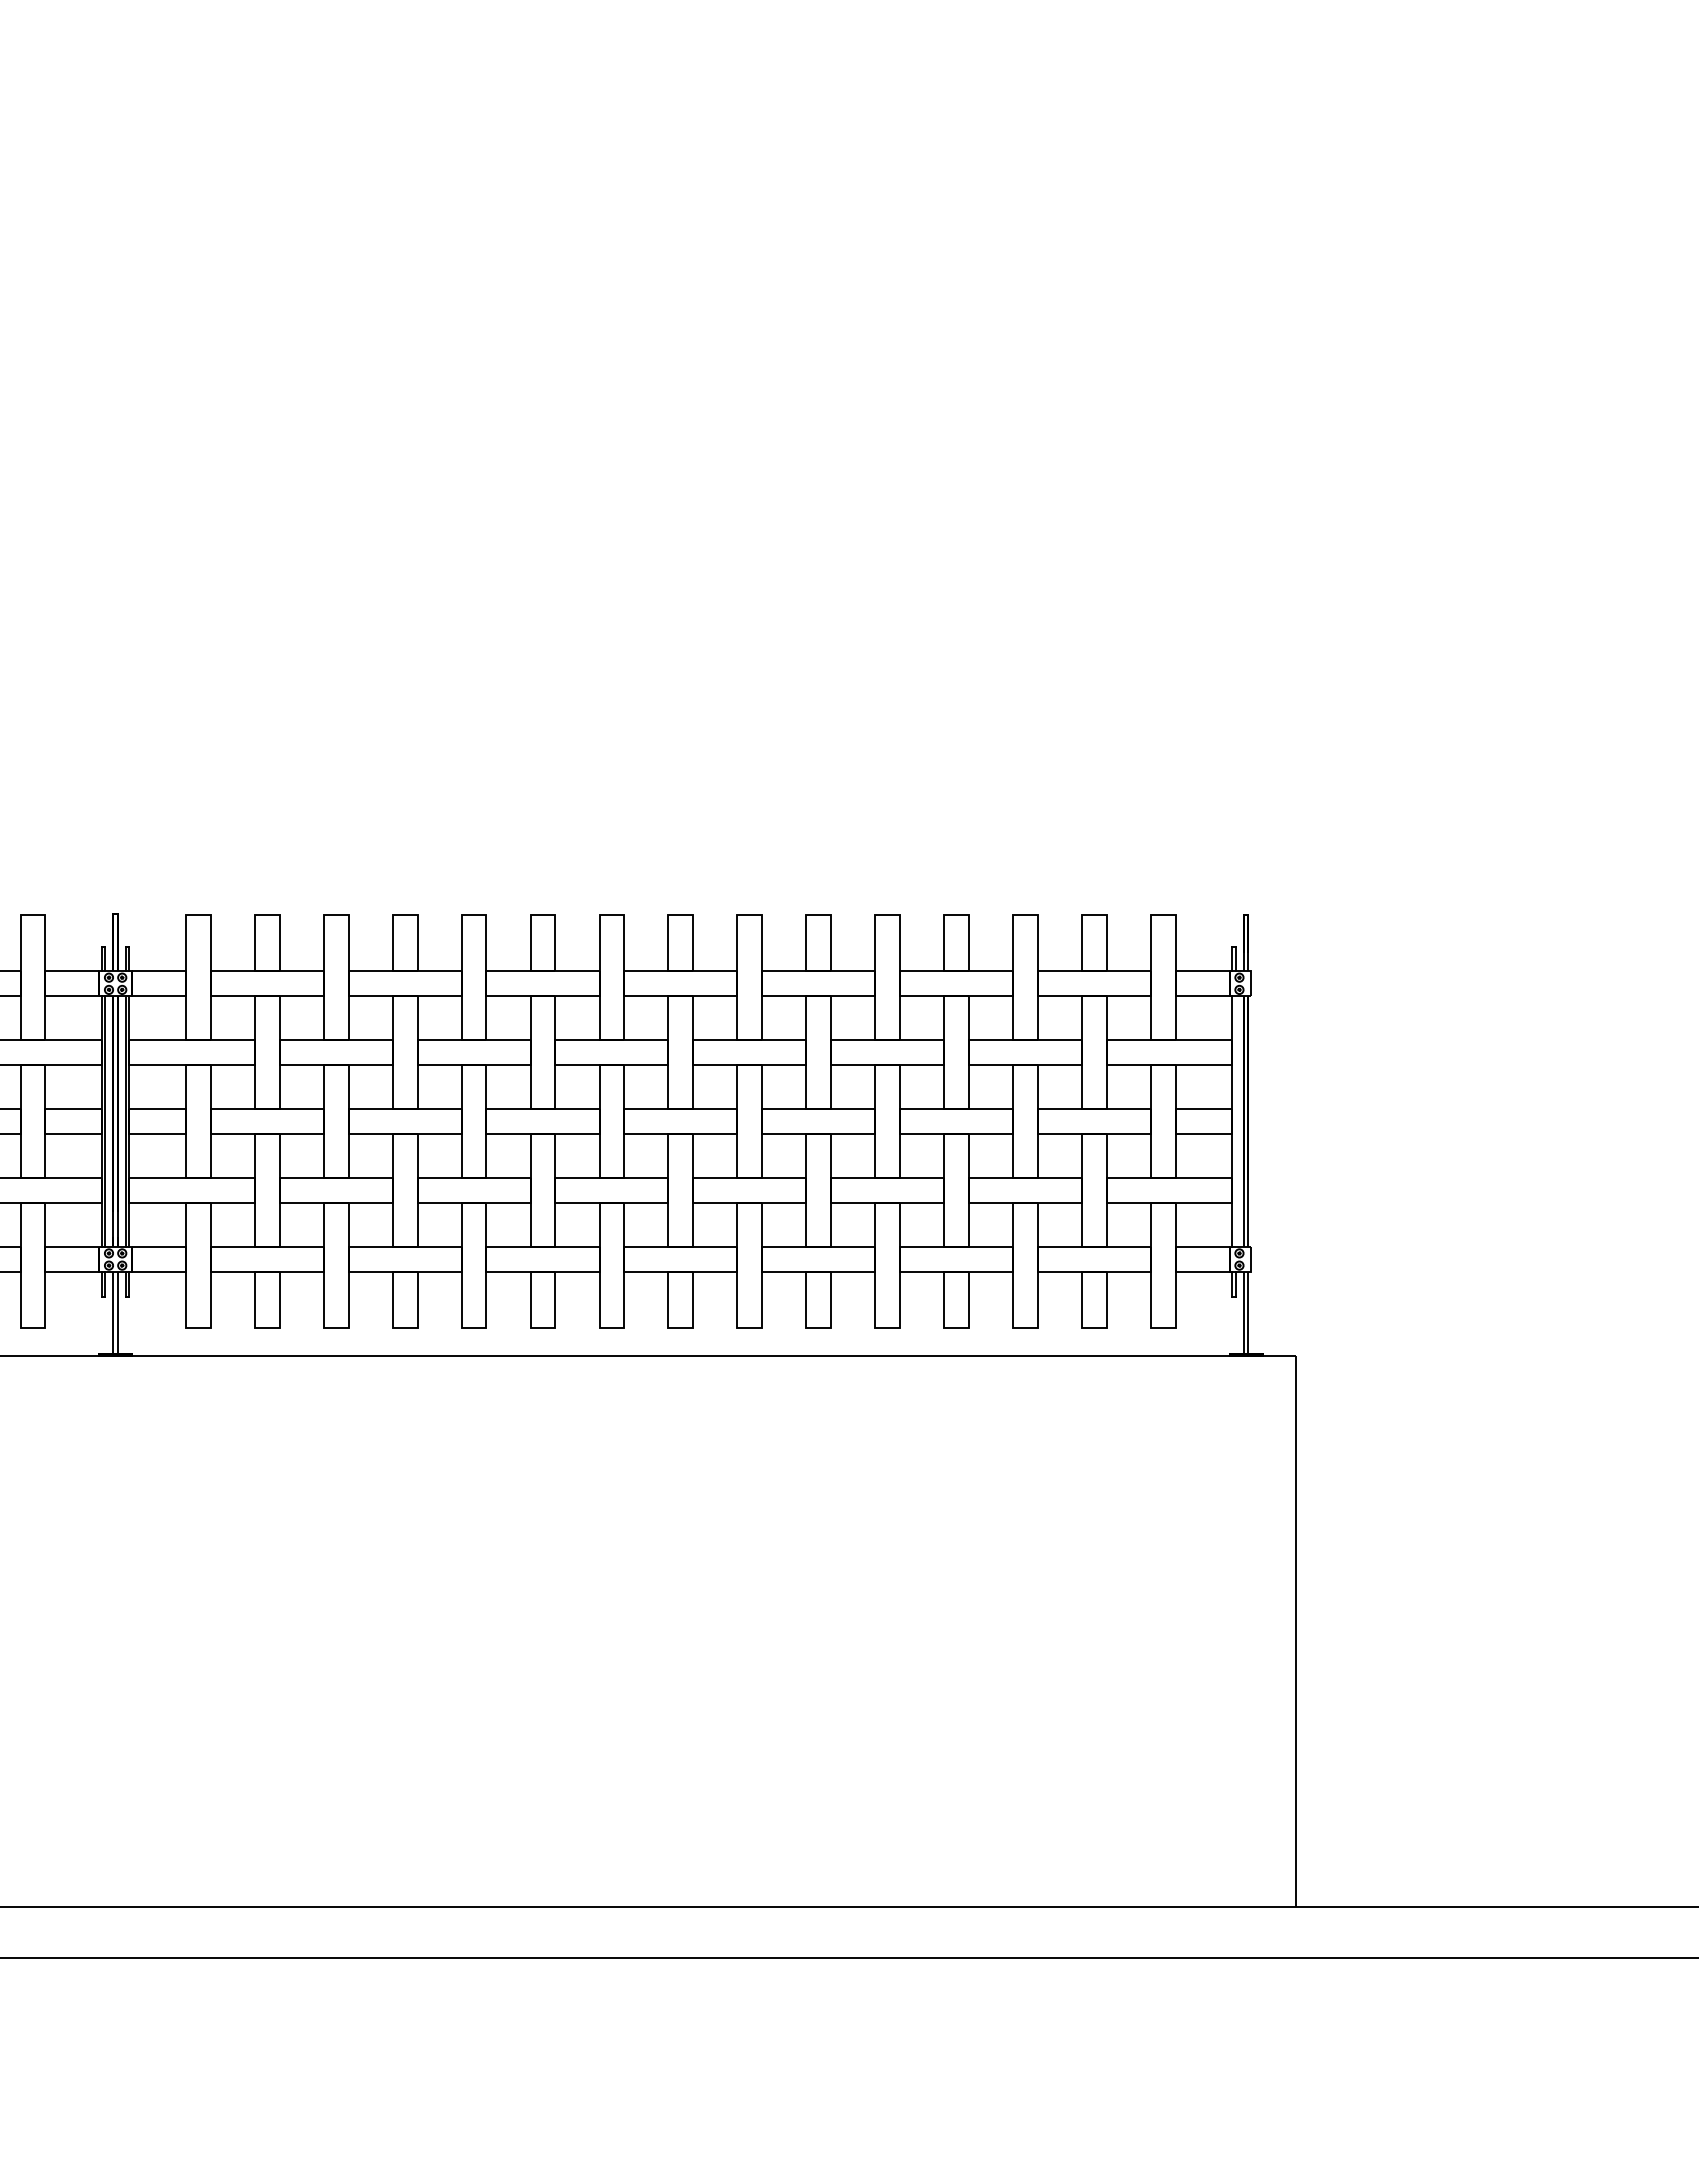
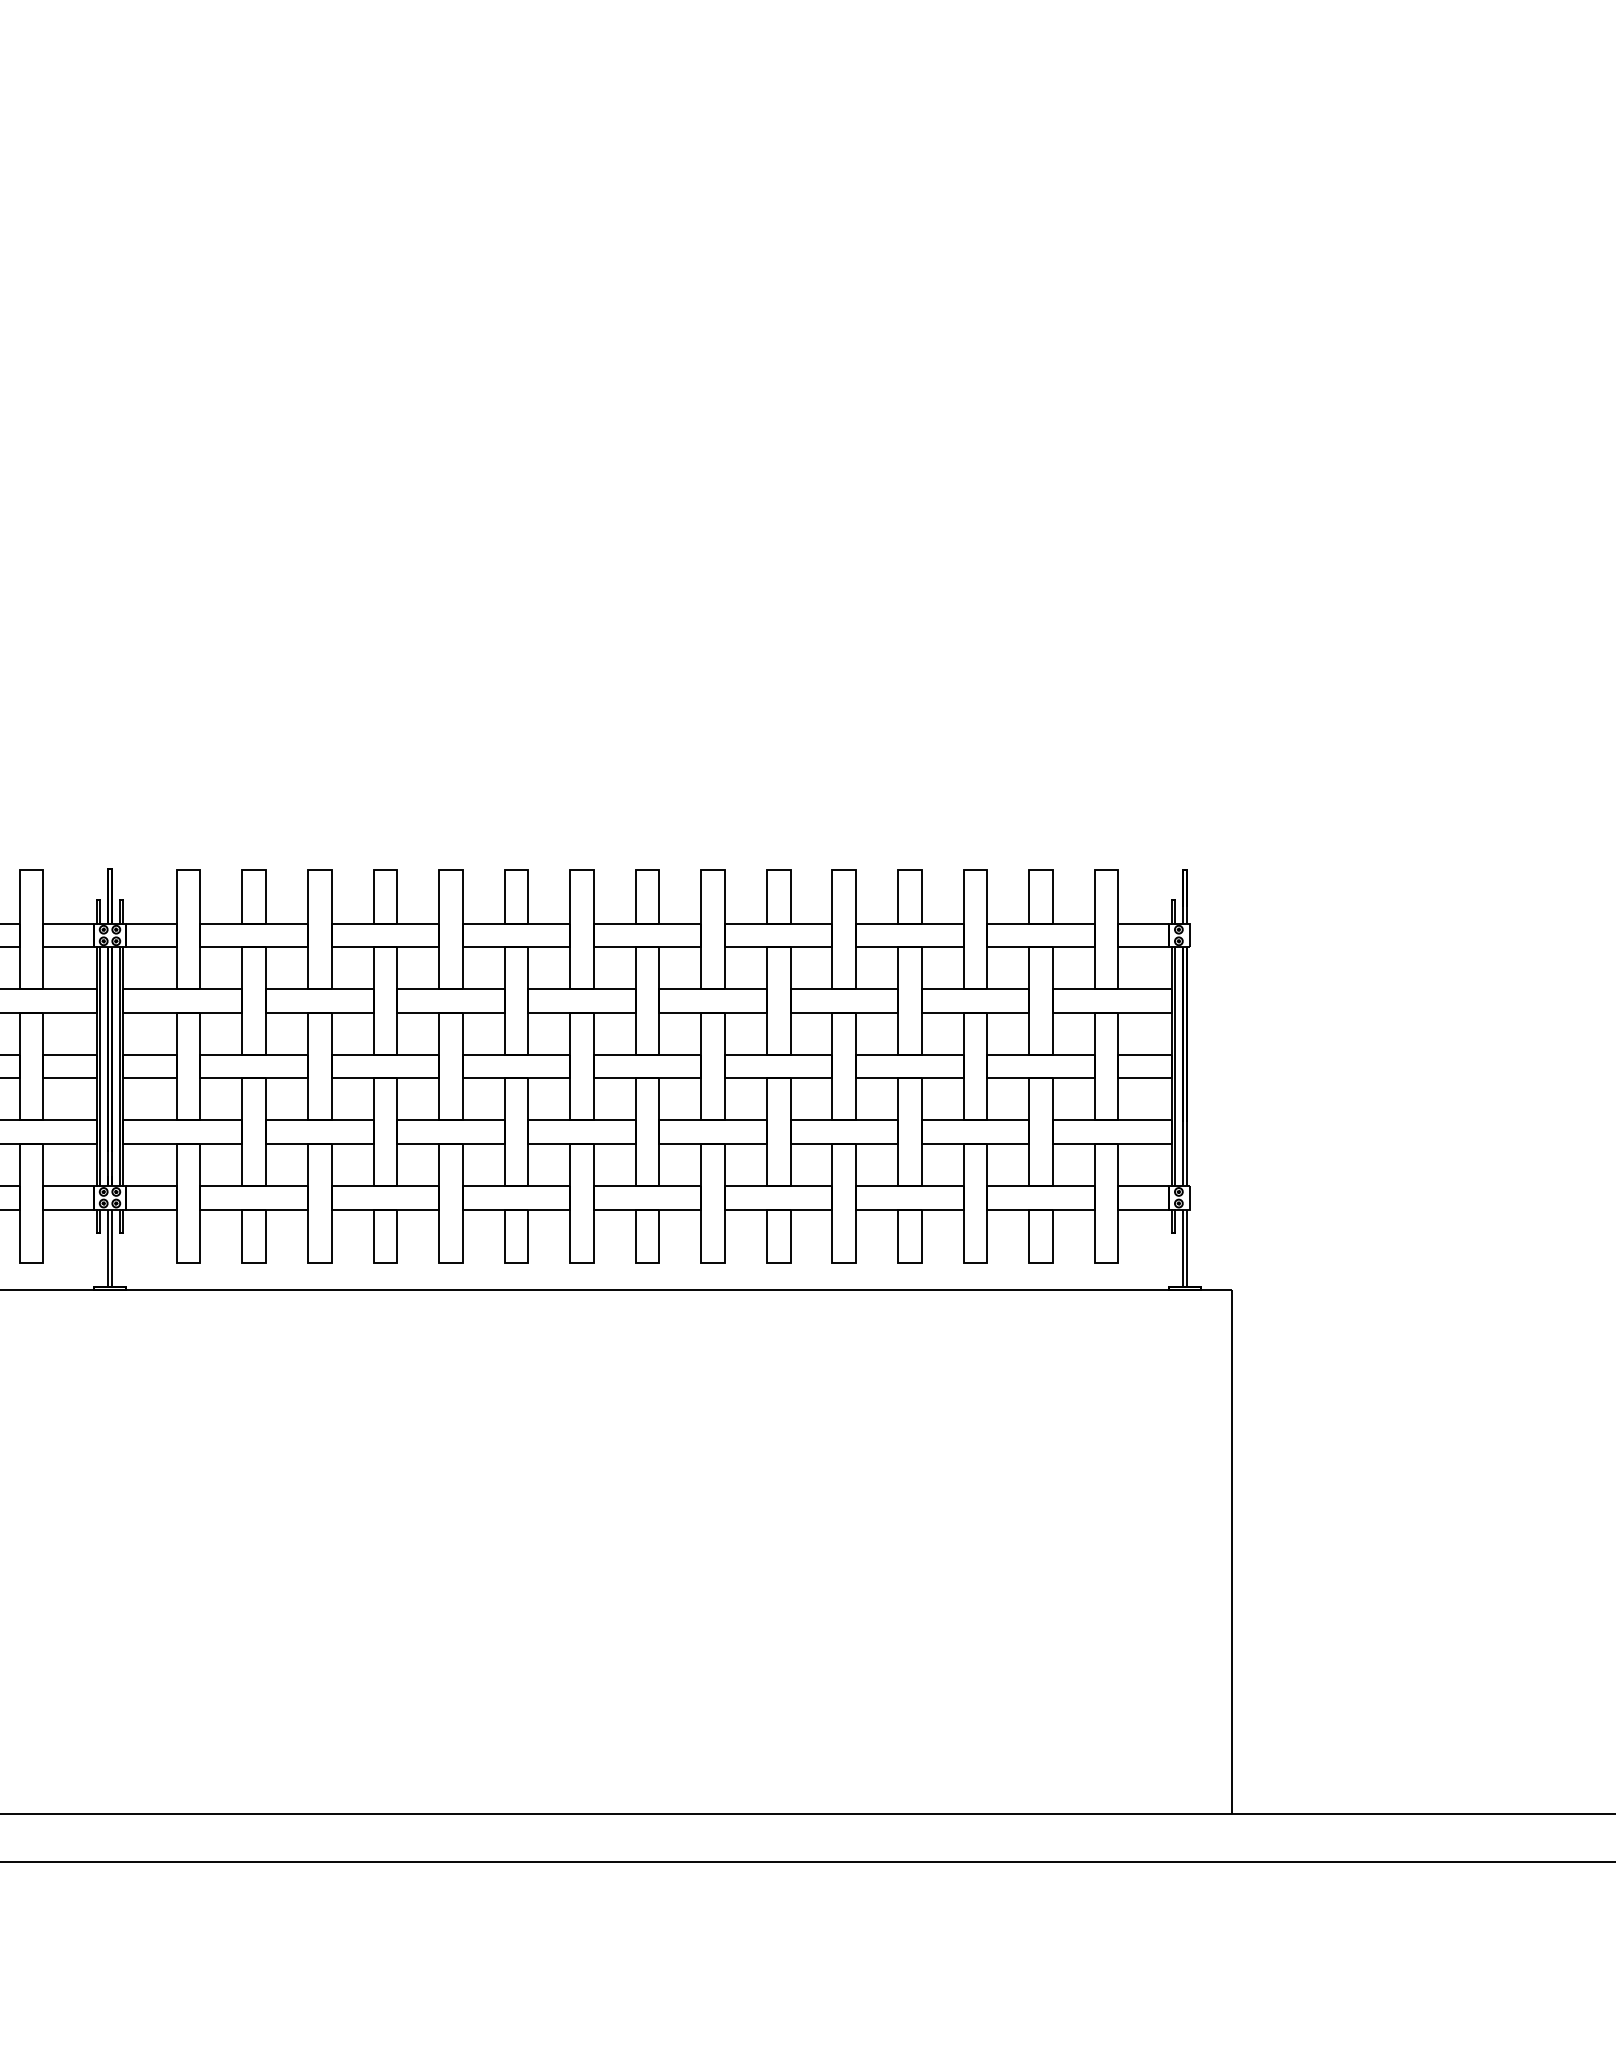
line: (1235, 1121) -> (1175, 1066), added

